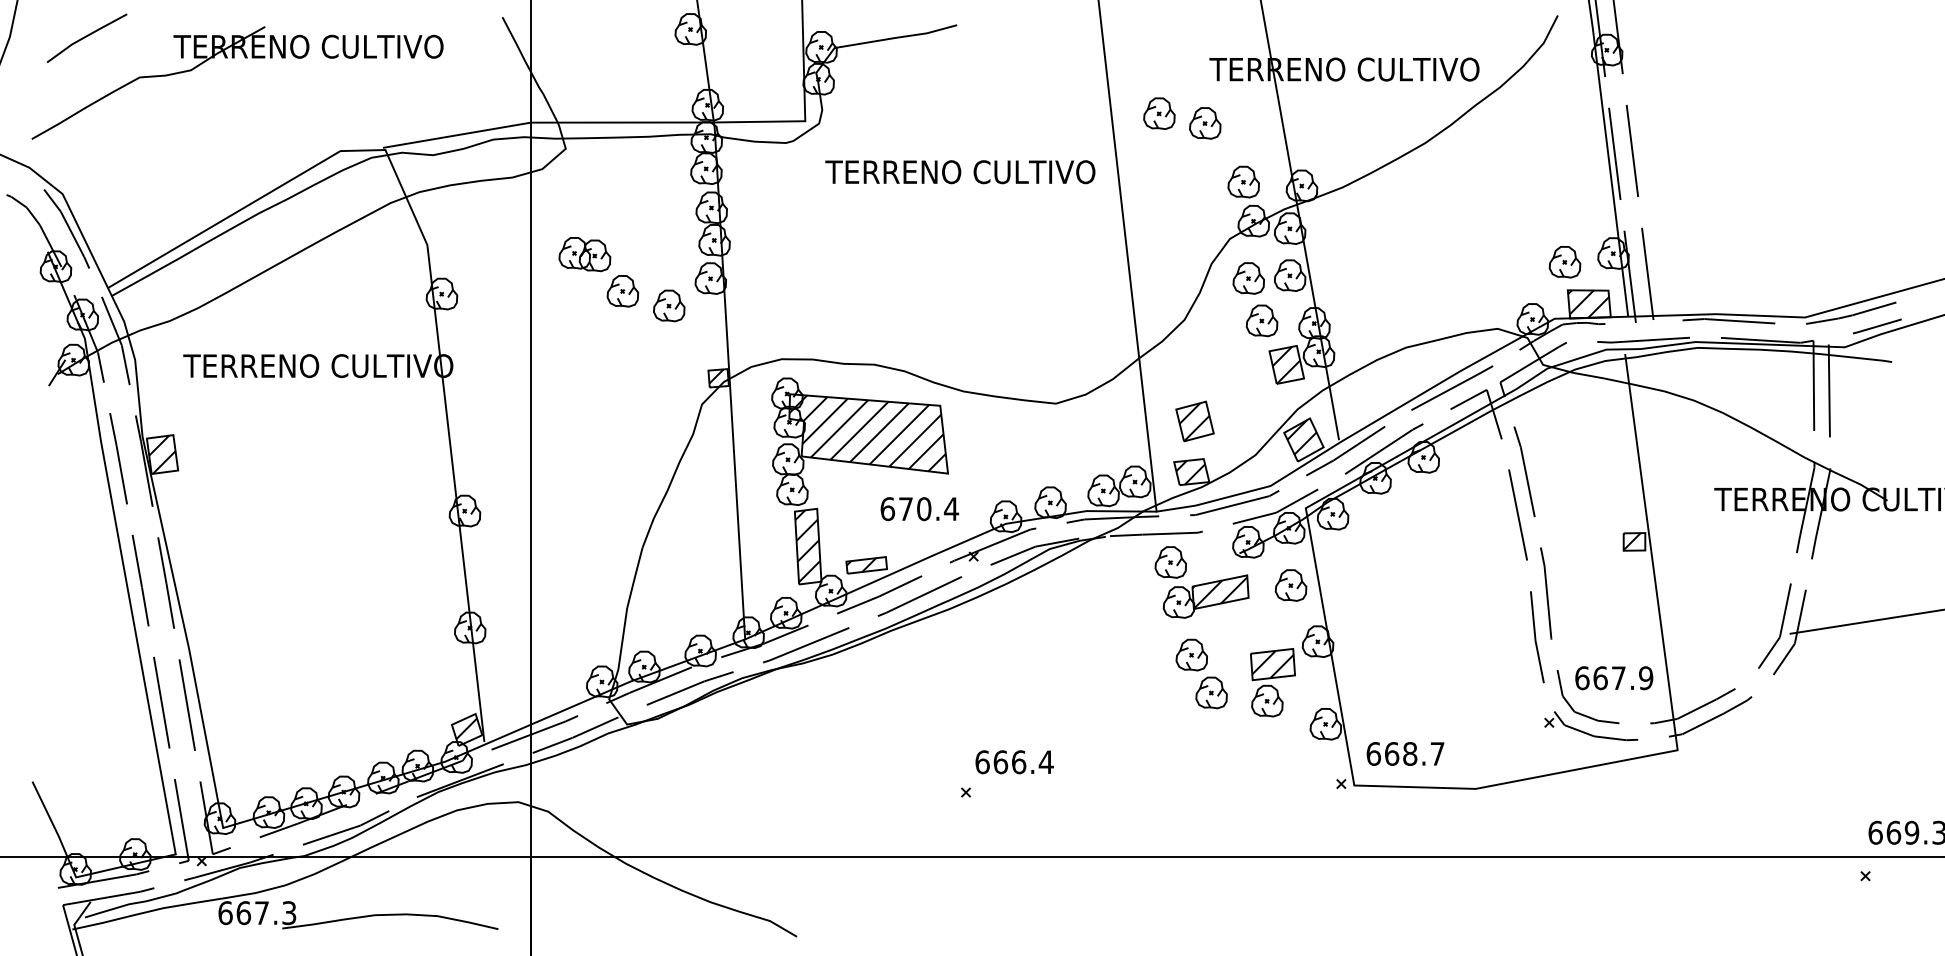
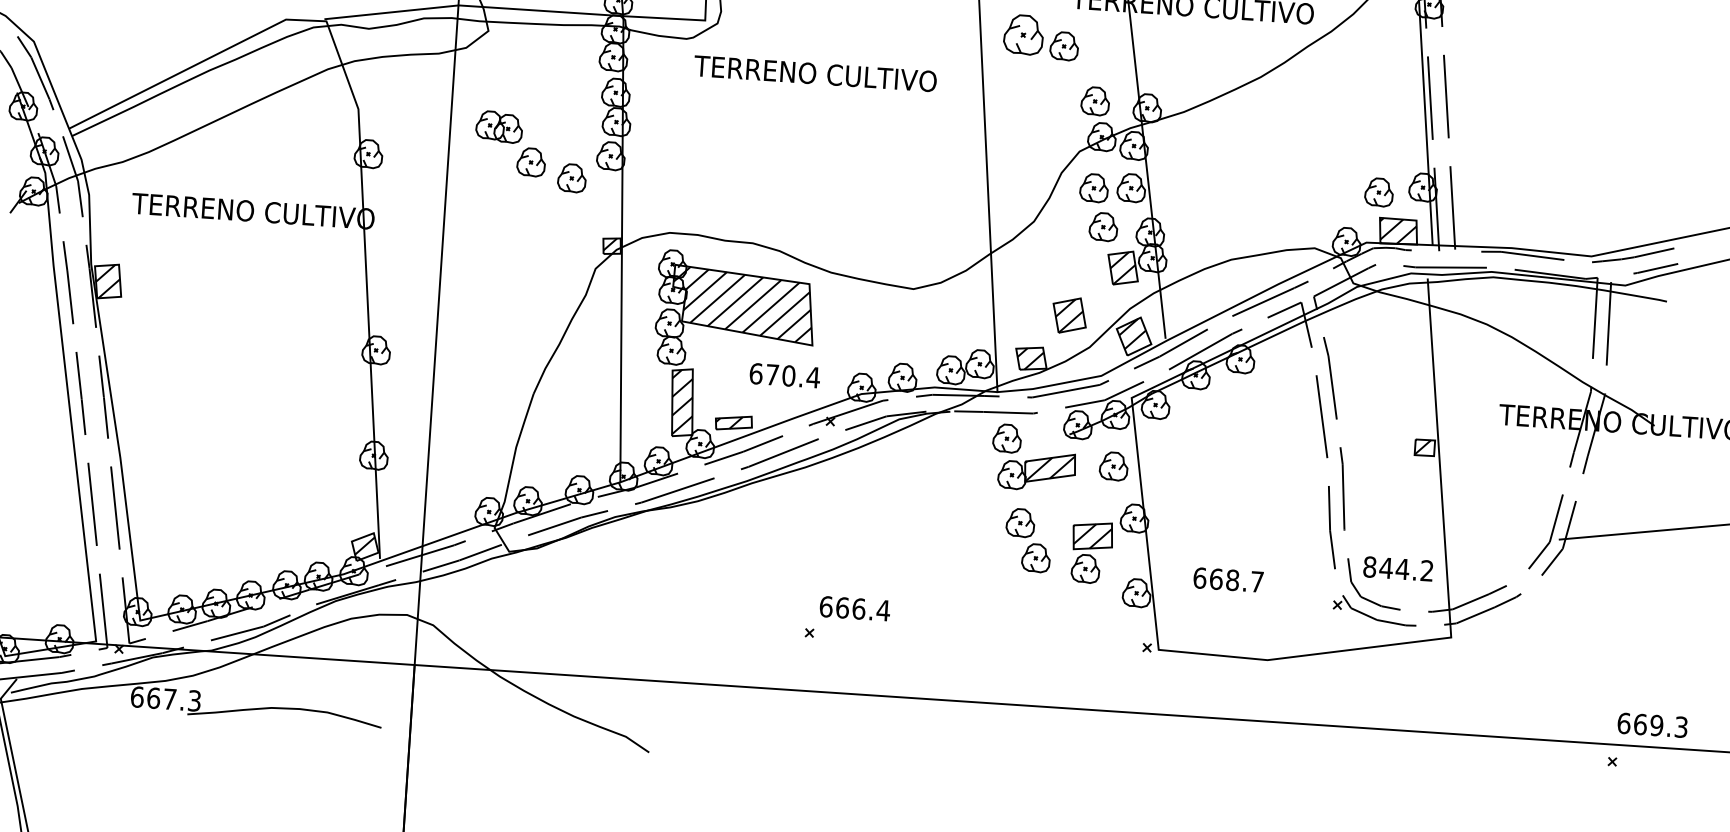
part: (1159, 113) -> (1023, 34), size x1.4
text: (960, 172) -> (815, 74), moved
part: (1194, 421) -> (1069, 315), moved
text: (1614, 678) -> (1398, 569), 667.9 -> 844.2
text: (1405, 753) -> (1228, 579), moved

